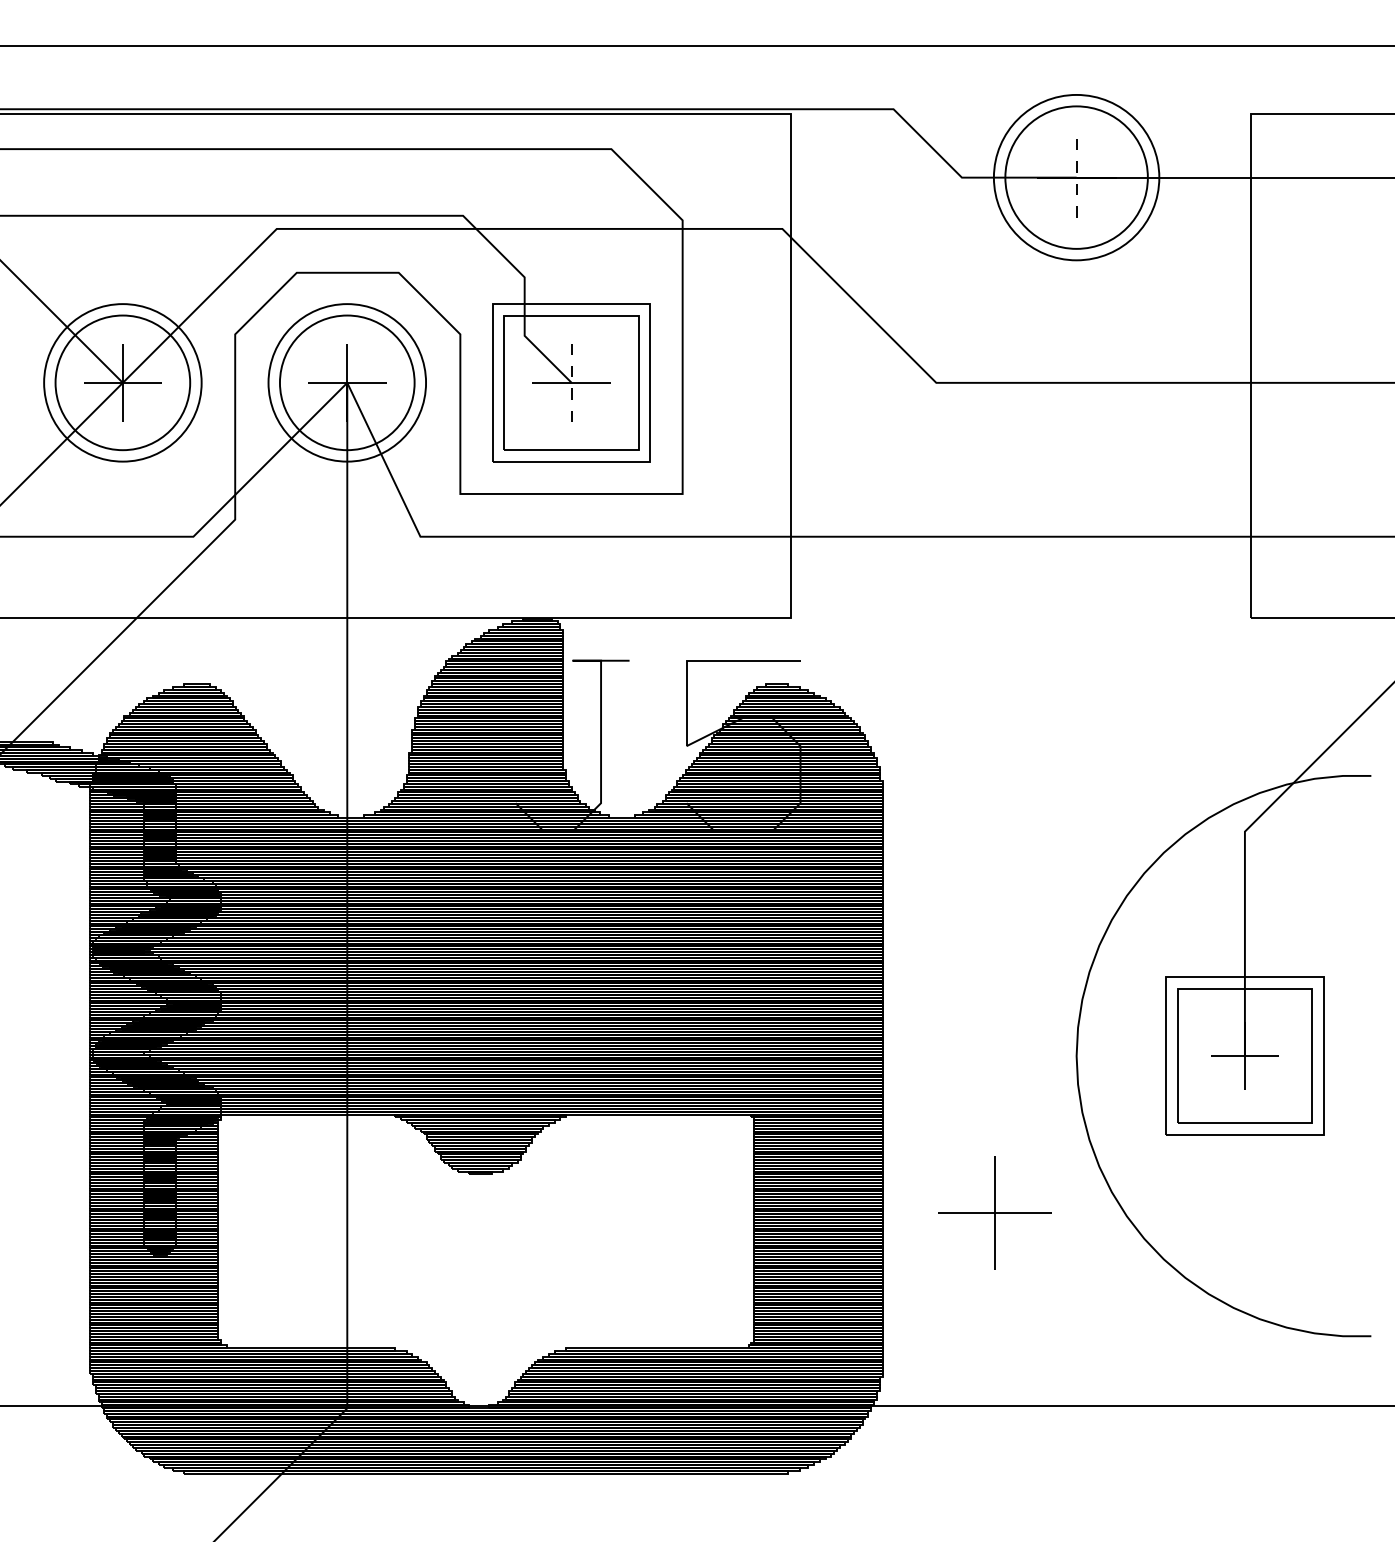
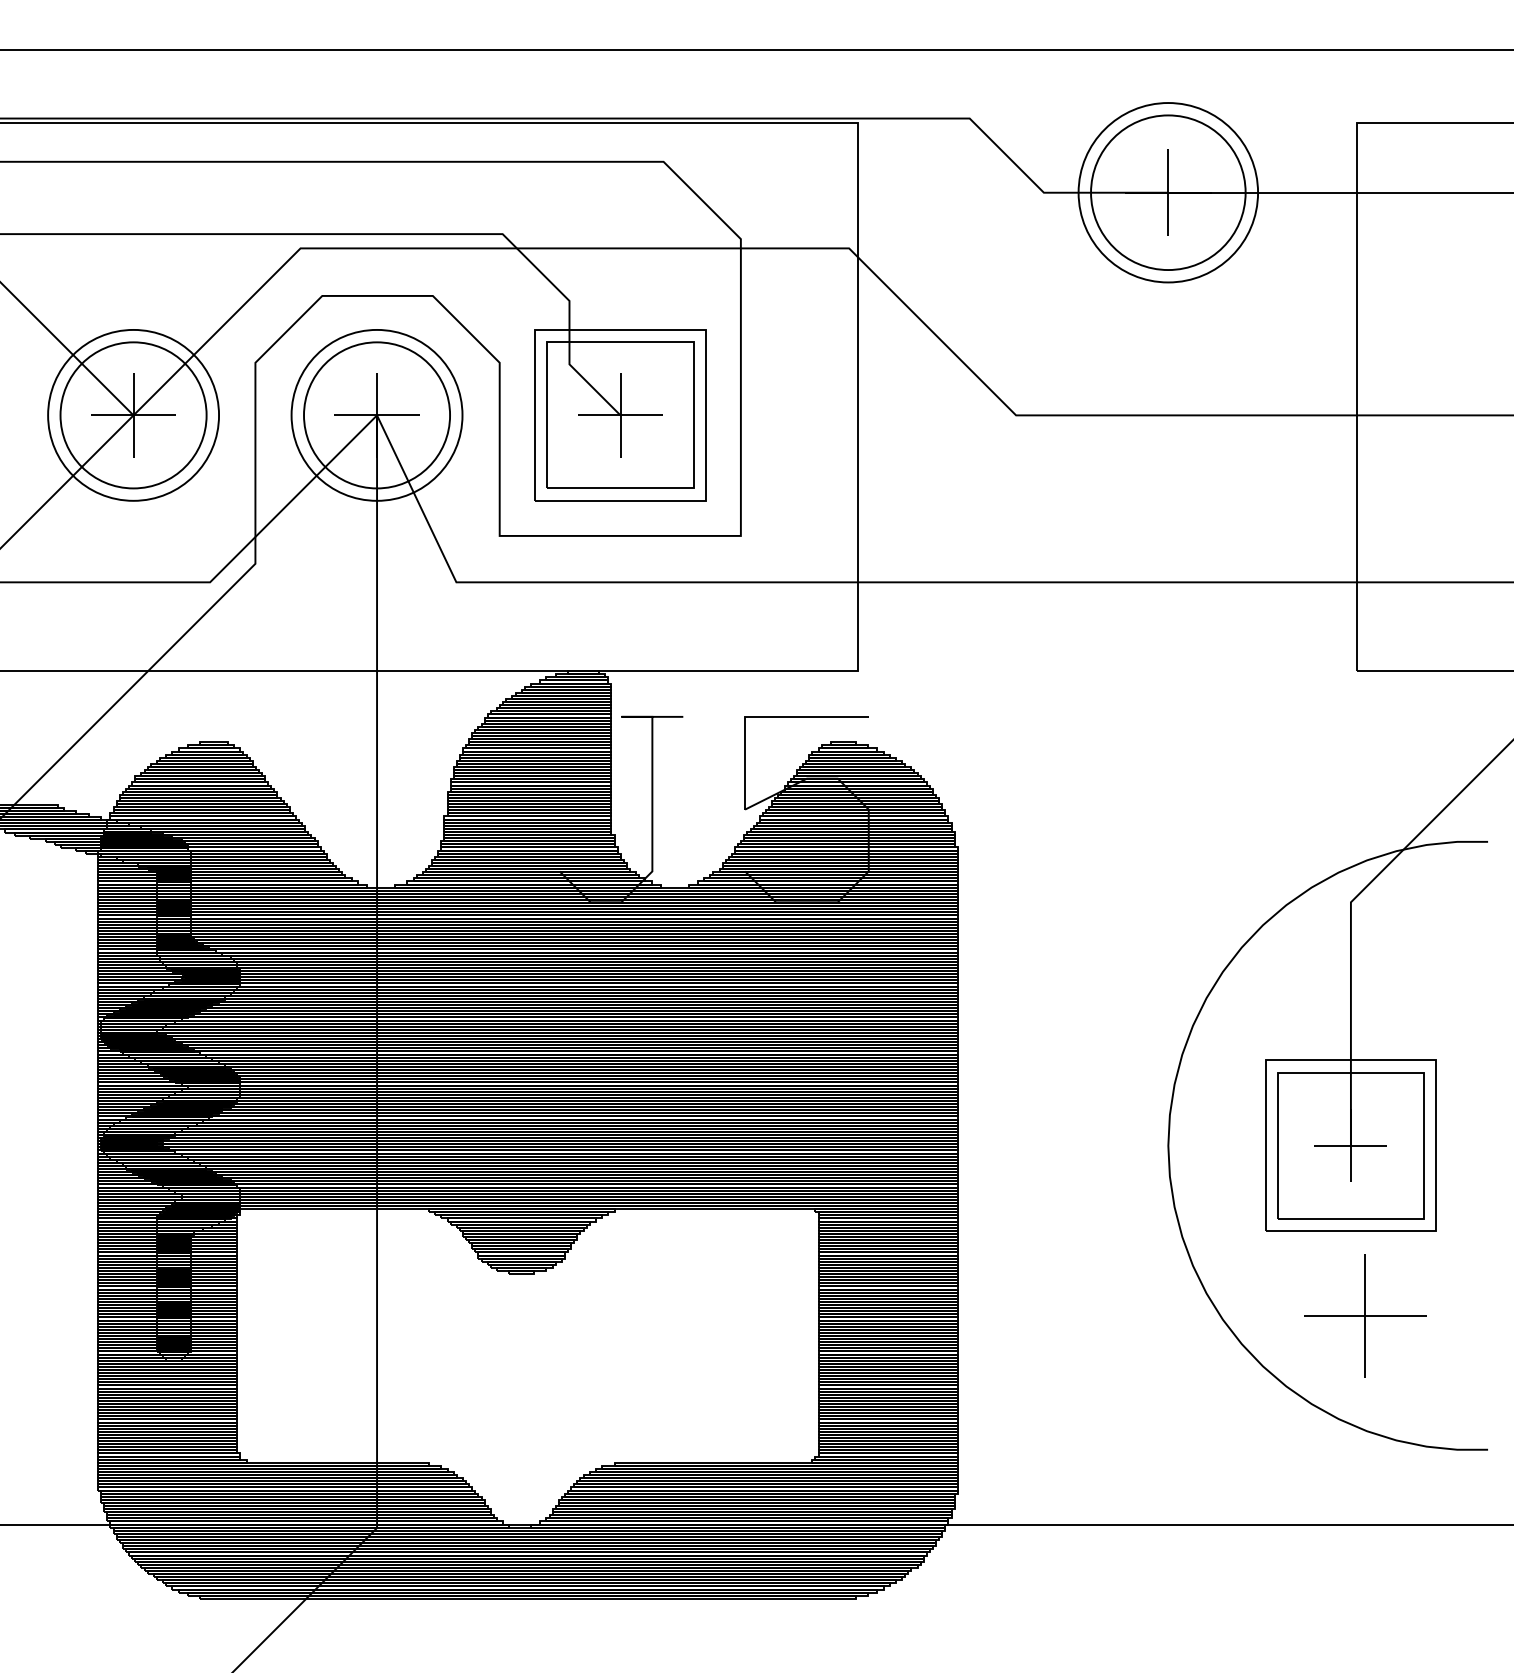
line: (1076, 177) -> (1168, 192), dashed -> solid
line: (571, 382) -> (620, 415), dashed -> solid
part: (994, 1212) -> (1365, 1315), moved

